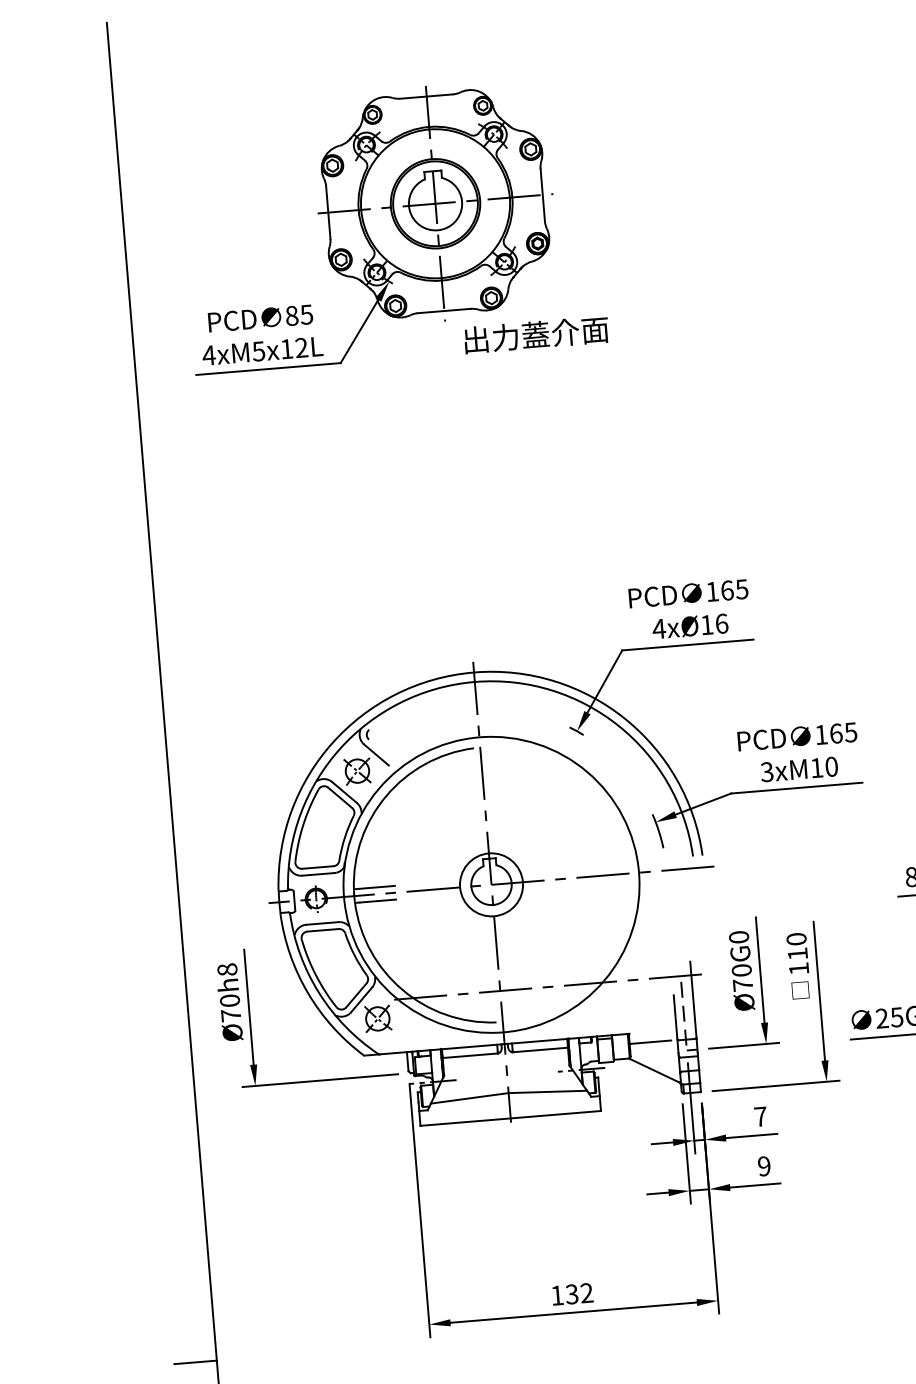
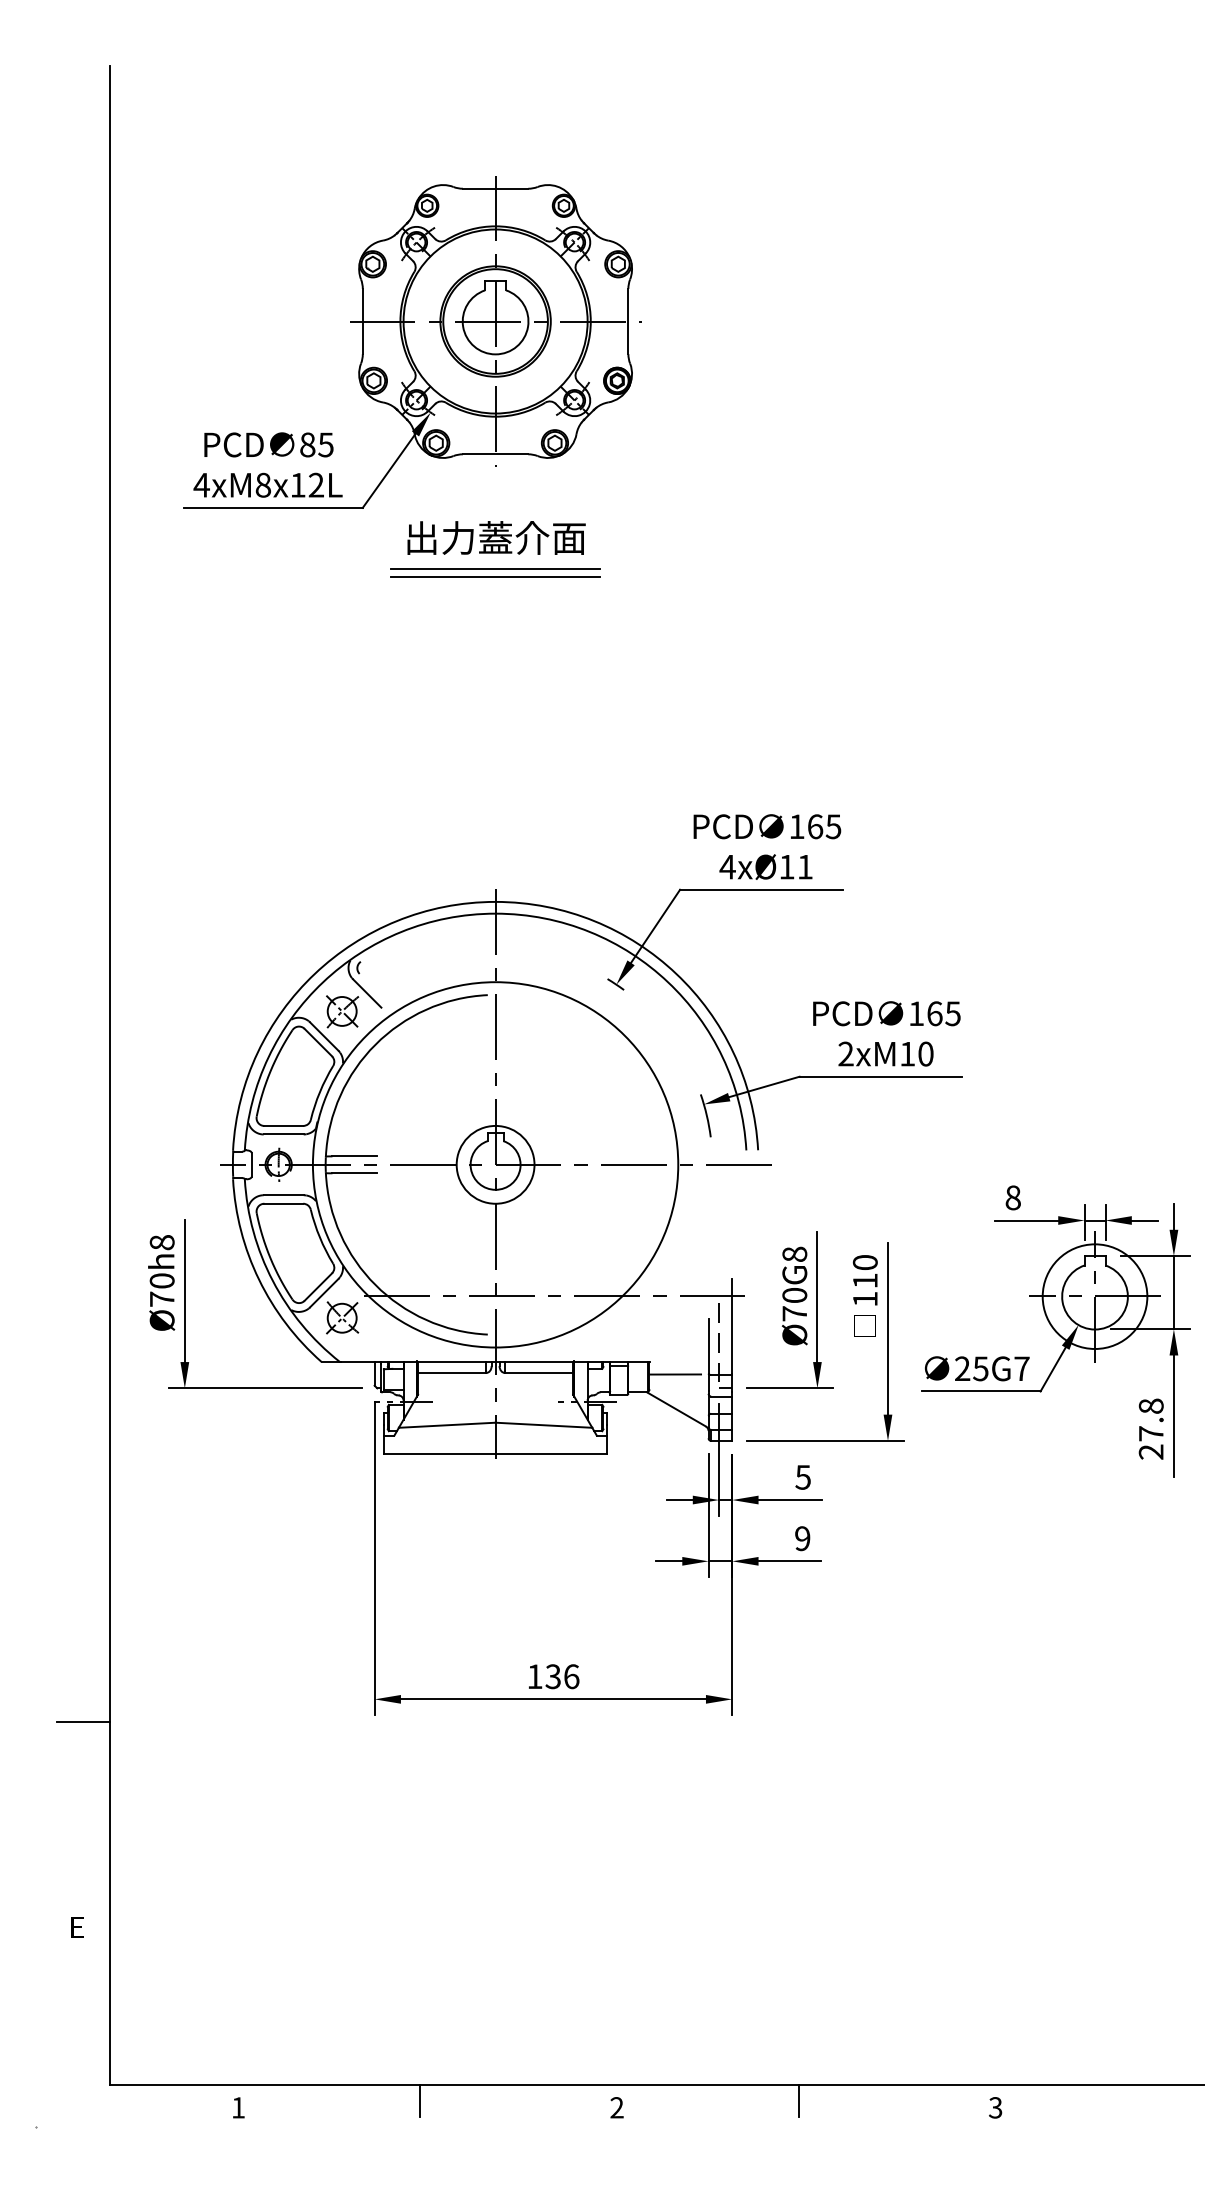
text: (536, 334) -> (496, 537), moved
text: (258, 350) -> (263, 484), 4xM5x12L -> 4xM8x12L
line: (451, 404) -> (495, 569), added
line: (452, 409) -> (495, 576), added
text: (721, 623) -> (805, 866), 4xØ16 -> 4xØ11
text: (766, 772) -> (845, 1054), 3xM10 -> 2xM10
text: (738, 936) -> (794, 1253), Ø70G0 -> Ø70G8
text: (760, 1116) -> (802, 1477), 7 -> 5
text: (586, 1293) -> (571, 1676), 132 -> 136

